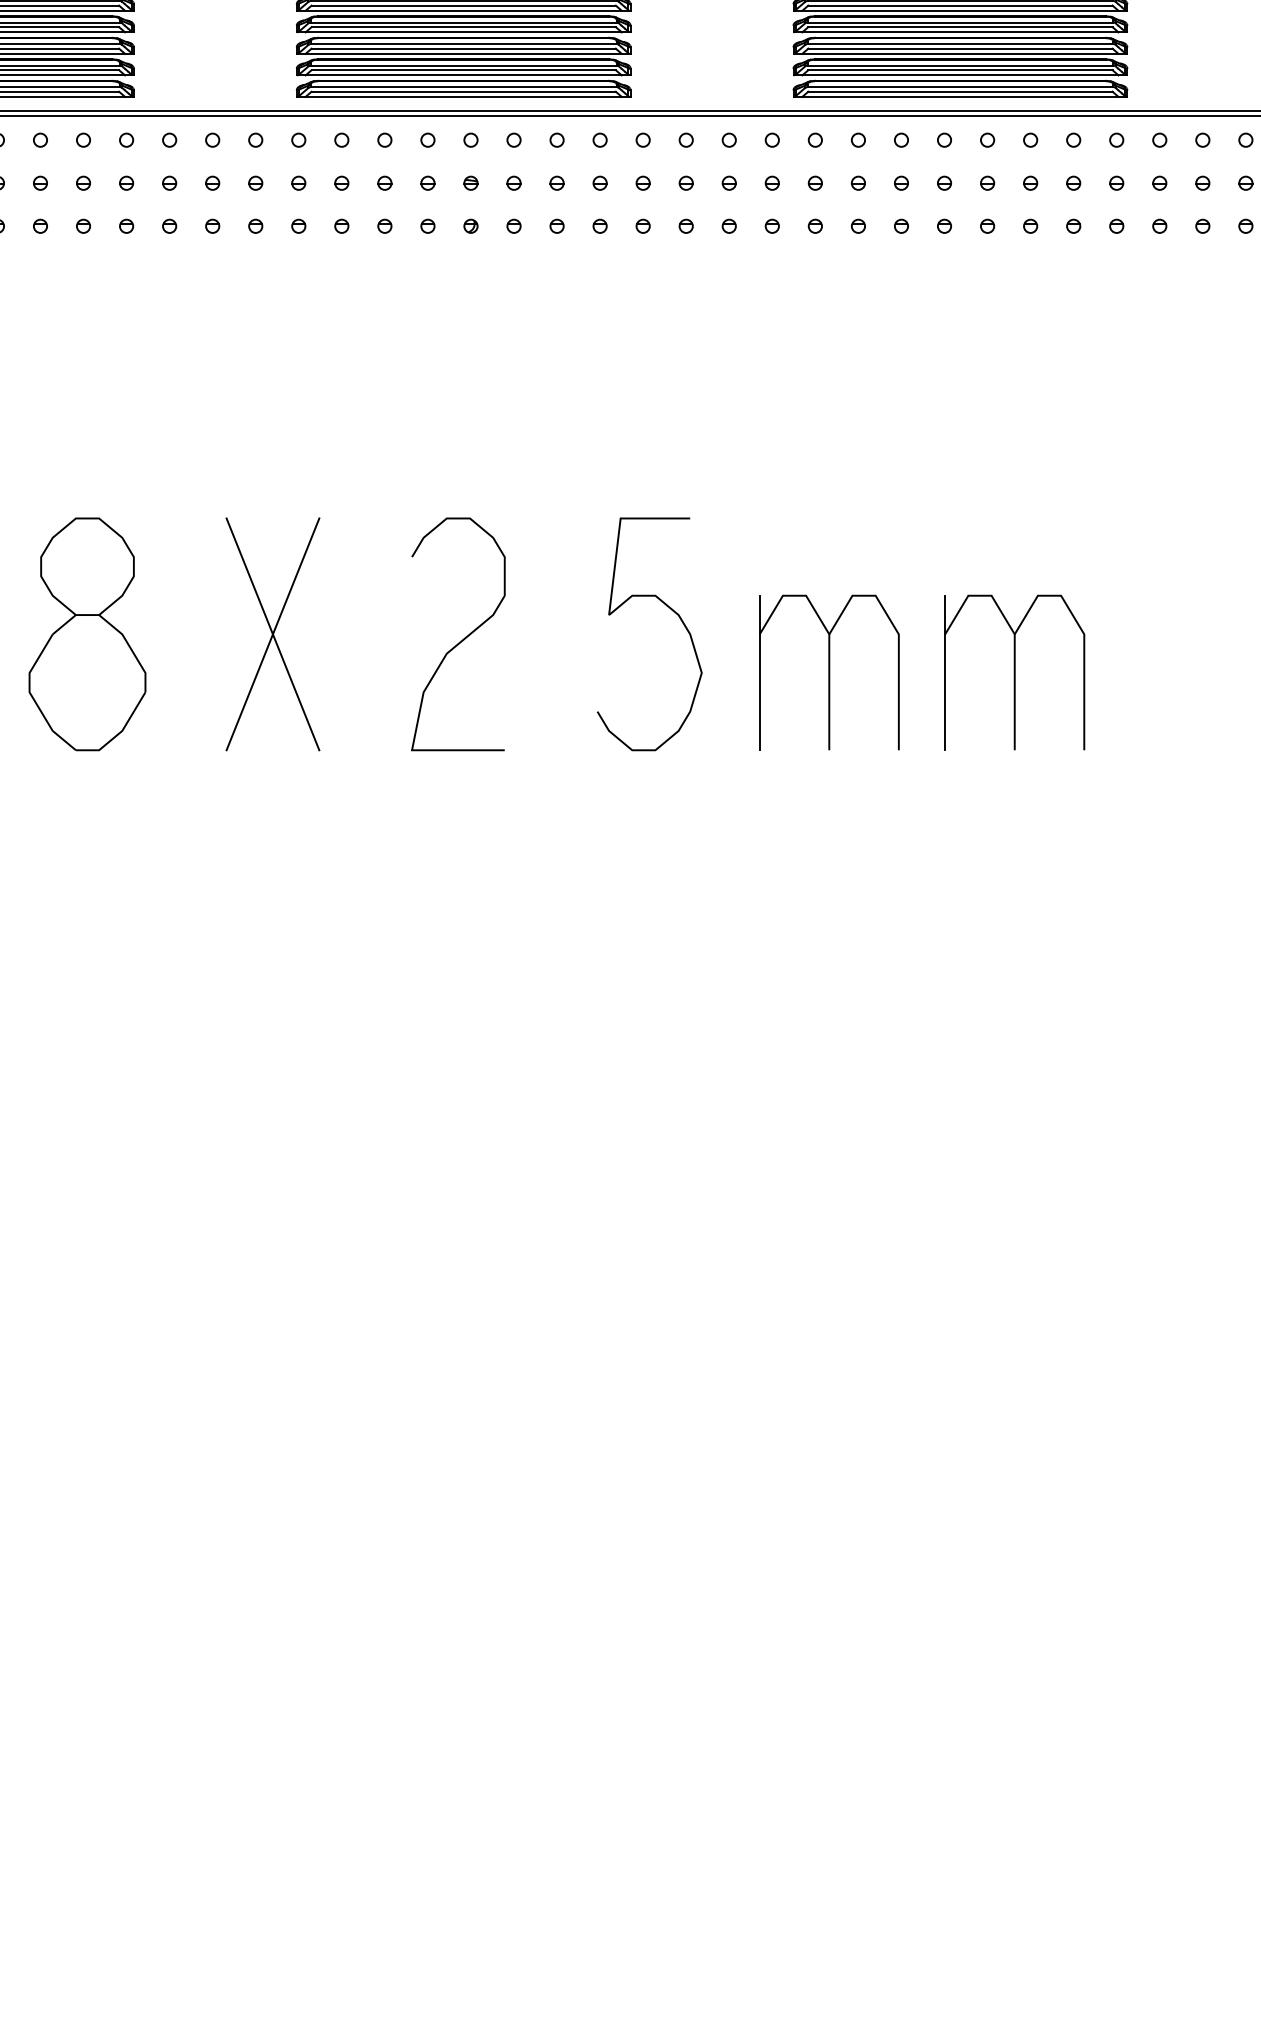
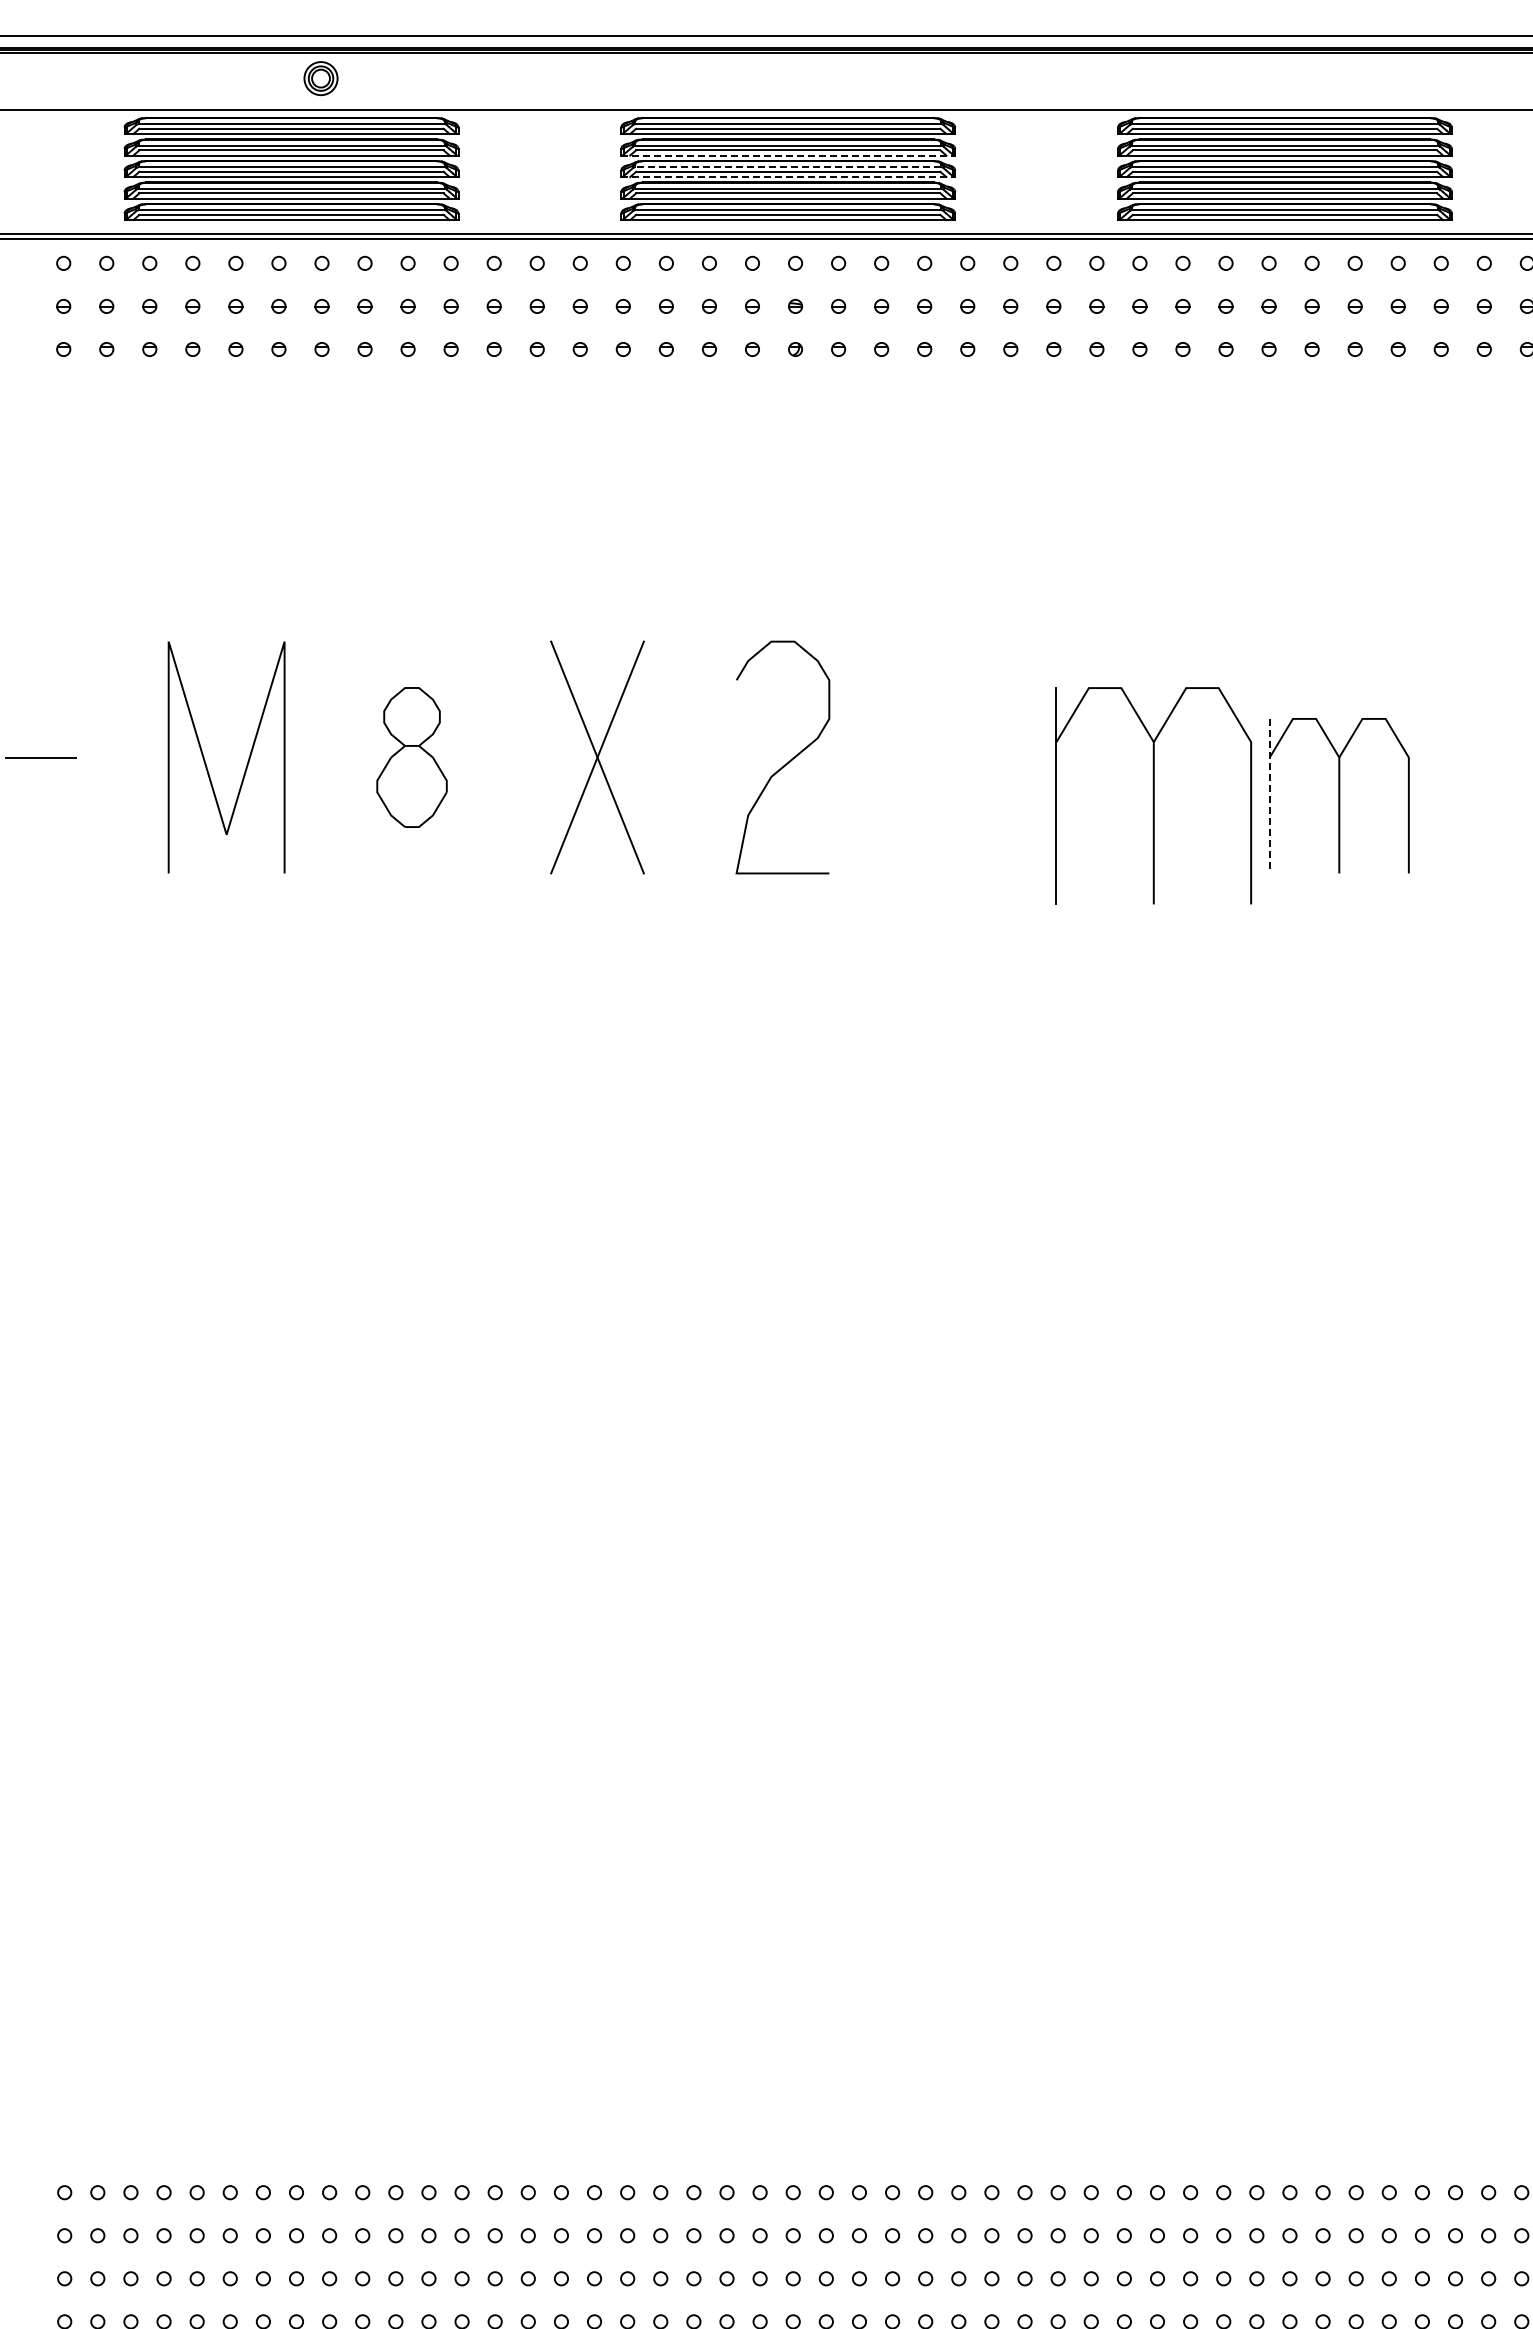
line: (463, 32) -> (788, 155), solid -> dashed
line: (463, 44) -> (788, 167), solid -> dashed
line: (463, 54) -> (788, 177), solid -> dashed
curve: (670, 610) -> (995, 733), removed
part: (86, 634) -> (411, 757), size x0.6
part: (828, 672) -> (1153, 795), size x1.4
line: (944, 673) -> (1269, 796), solid -> dashed

